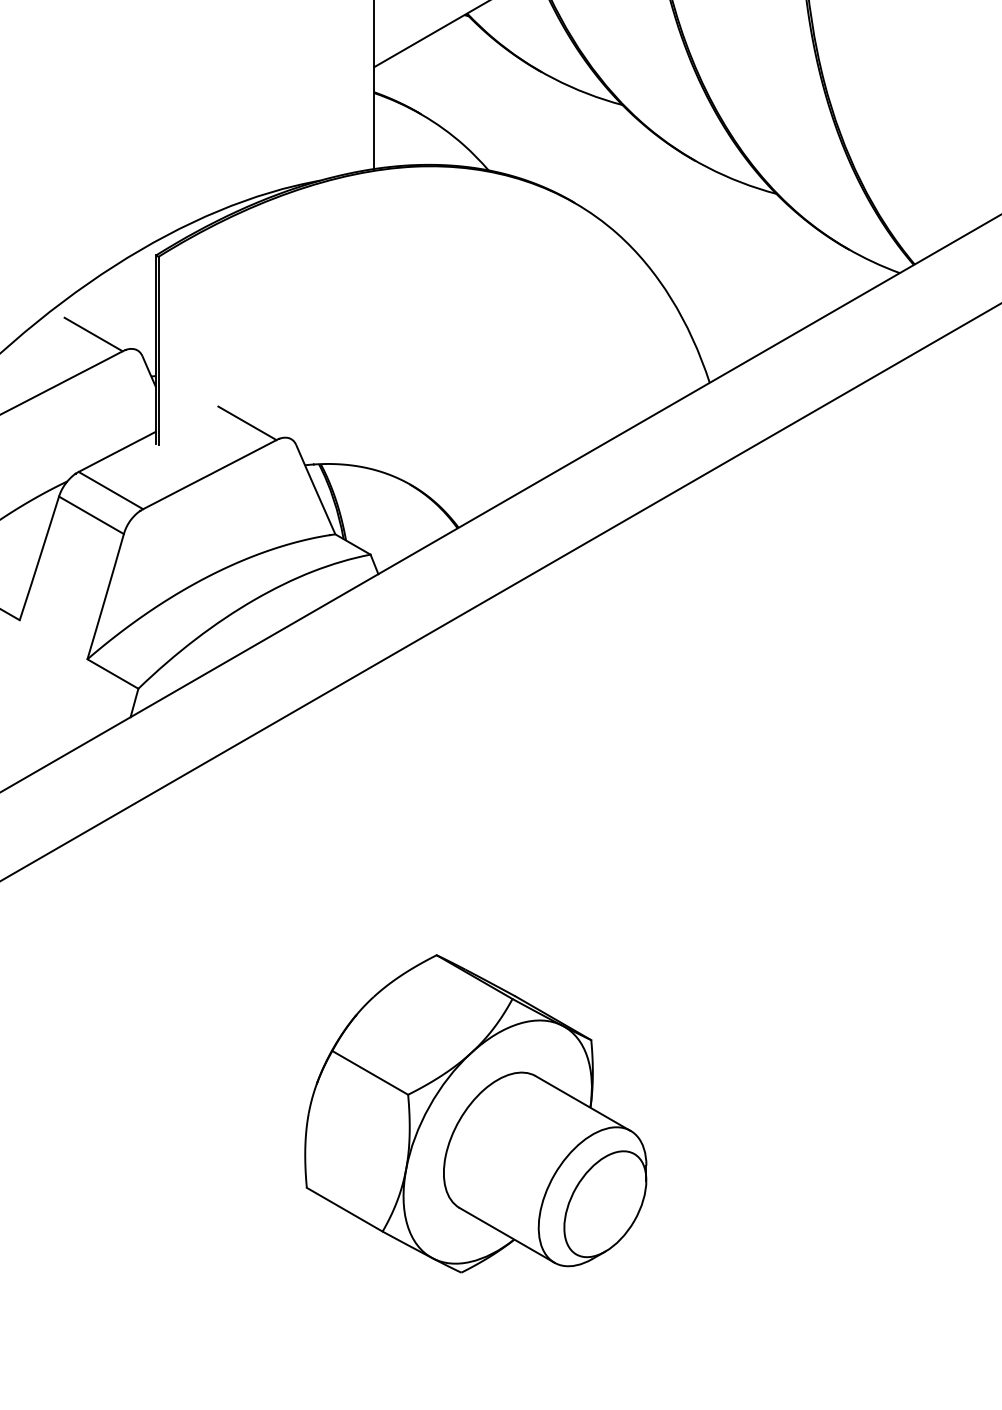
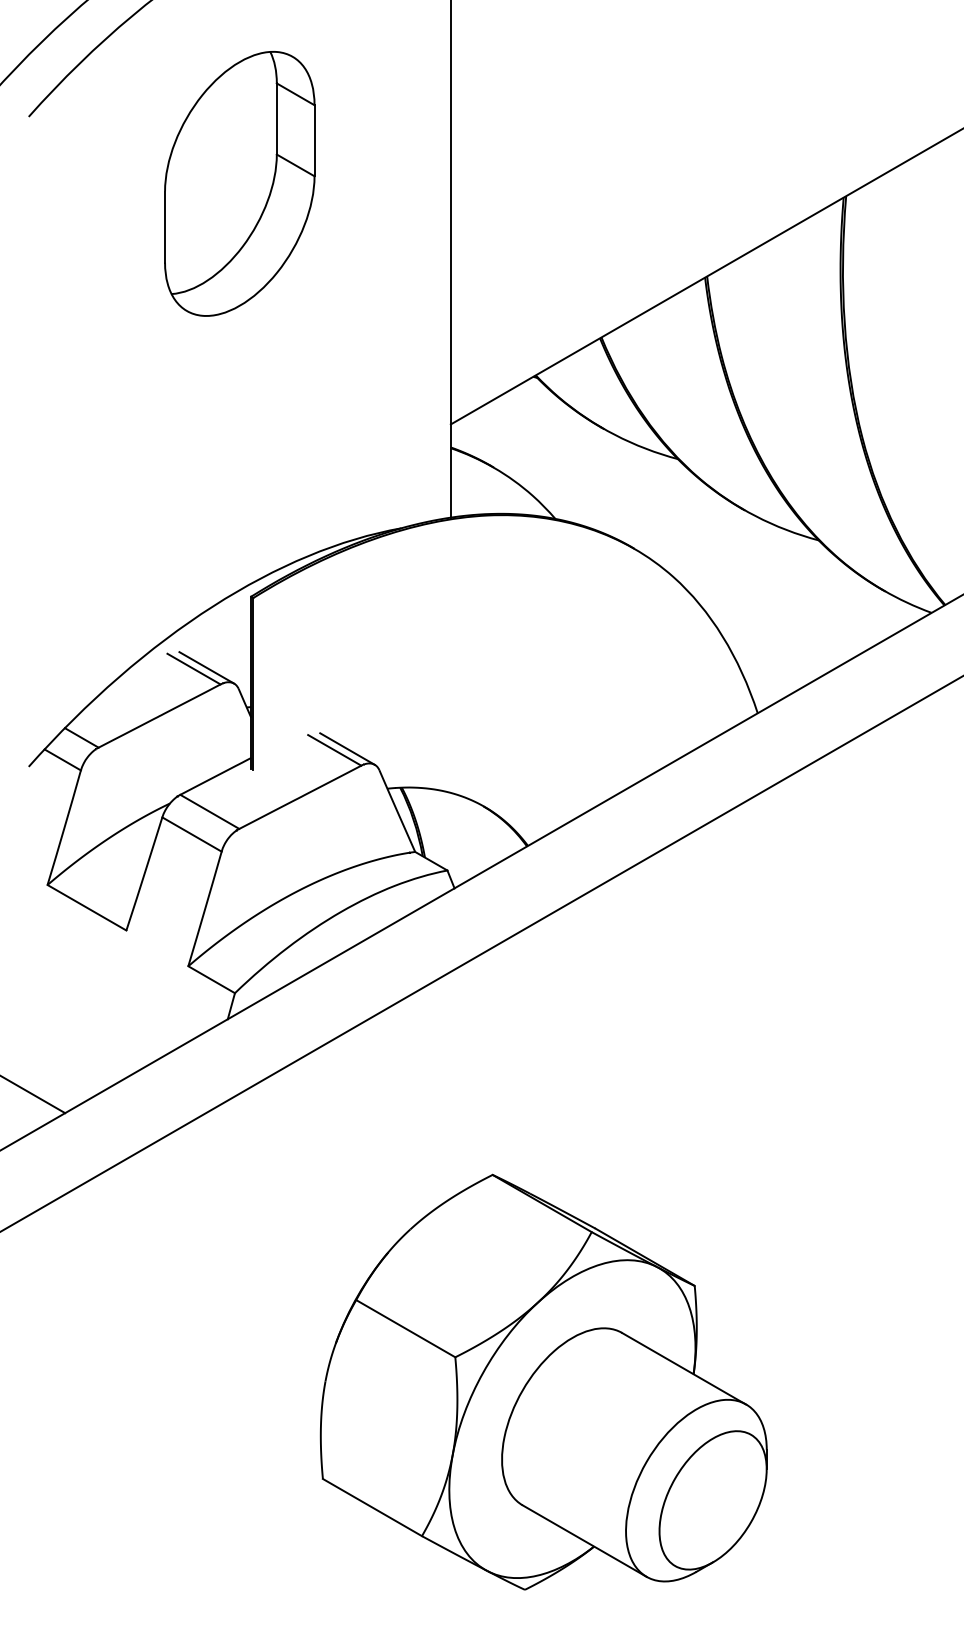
line: (107, 332) -> (206, 667), added
line: (261, 421) -> (347, 748), added
part: (475, 1113) -> (543, 1381), size x1.43

